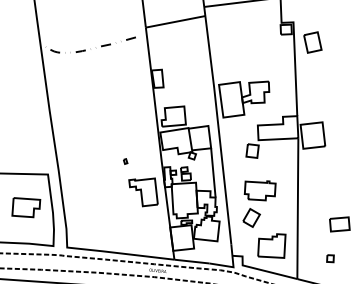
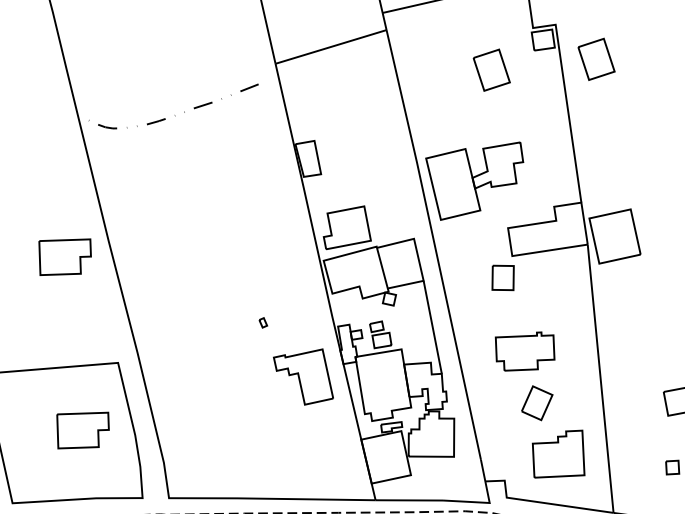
part: (257, 42) -> (491, 70), added
part: (26, 116) -> (65, 256), added
part: (251, 217) -> (536, 402), moved

